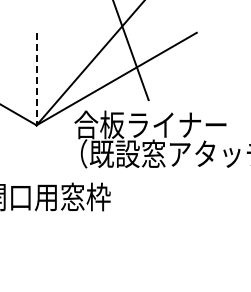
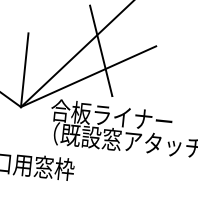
line: (36, 79) -> (24, 70), dashed -> solid

